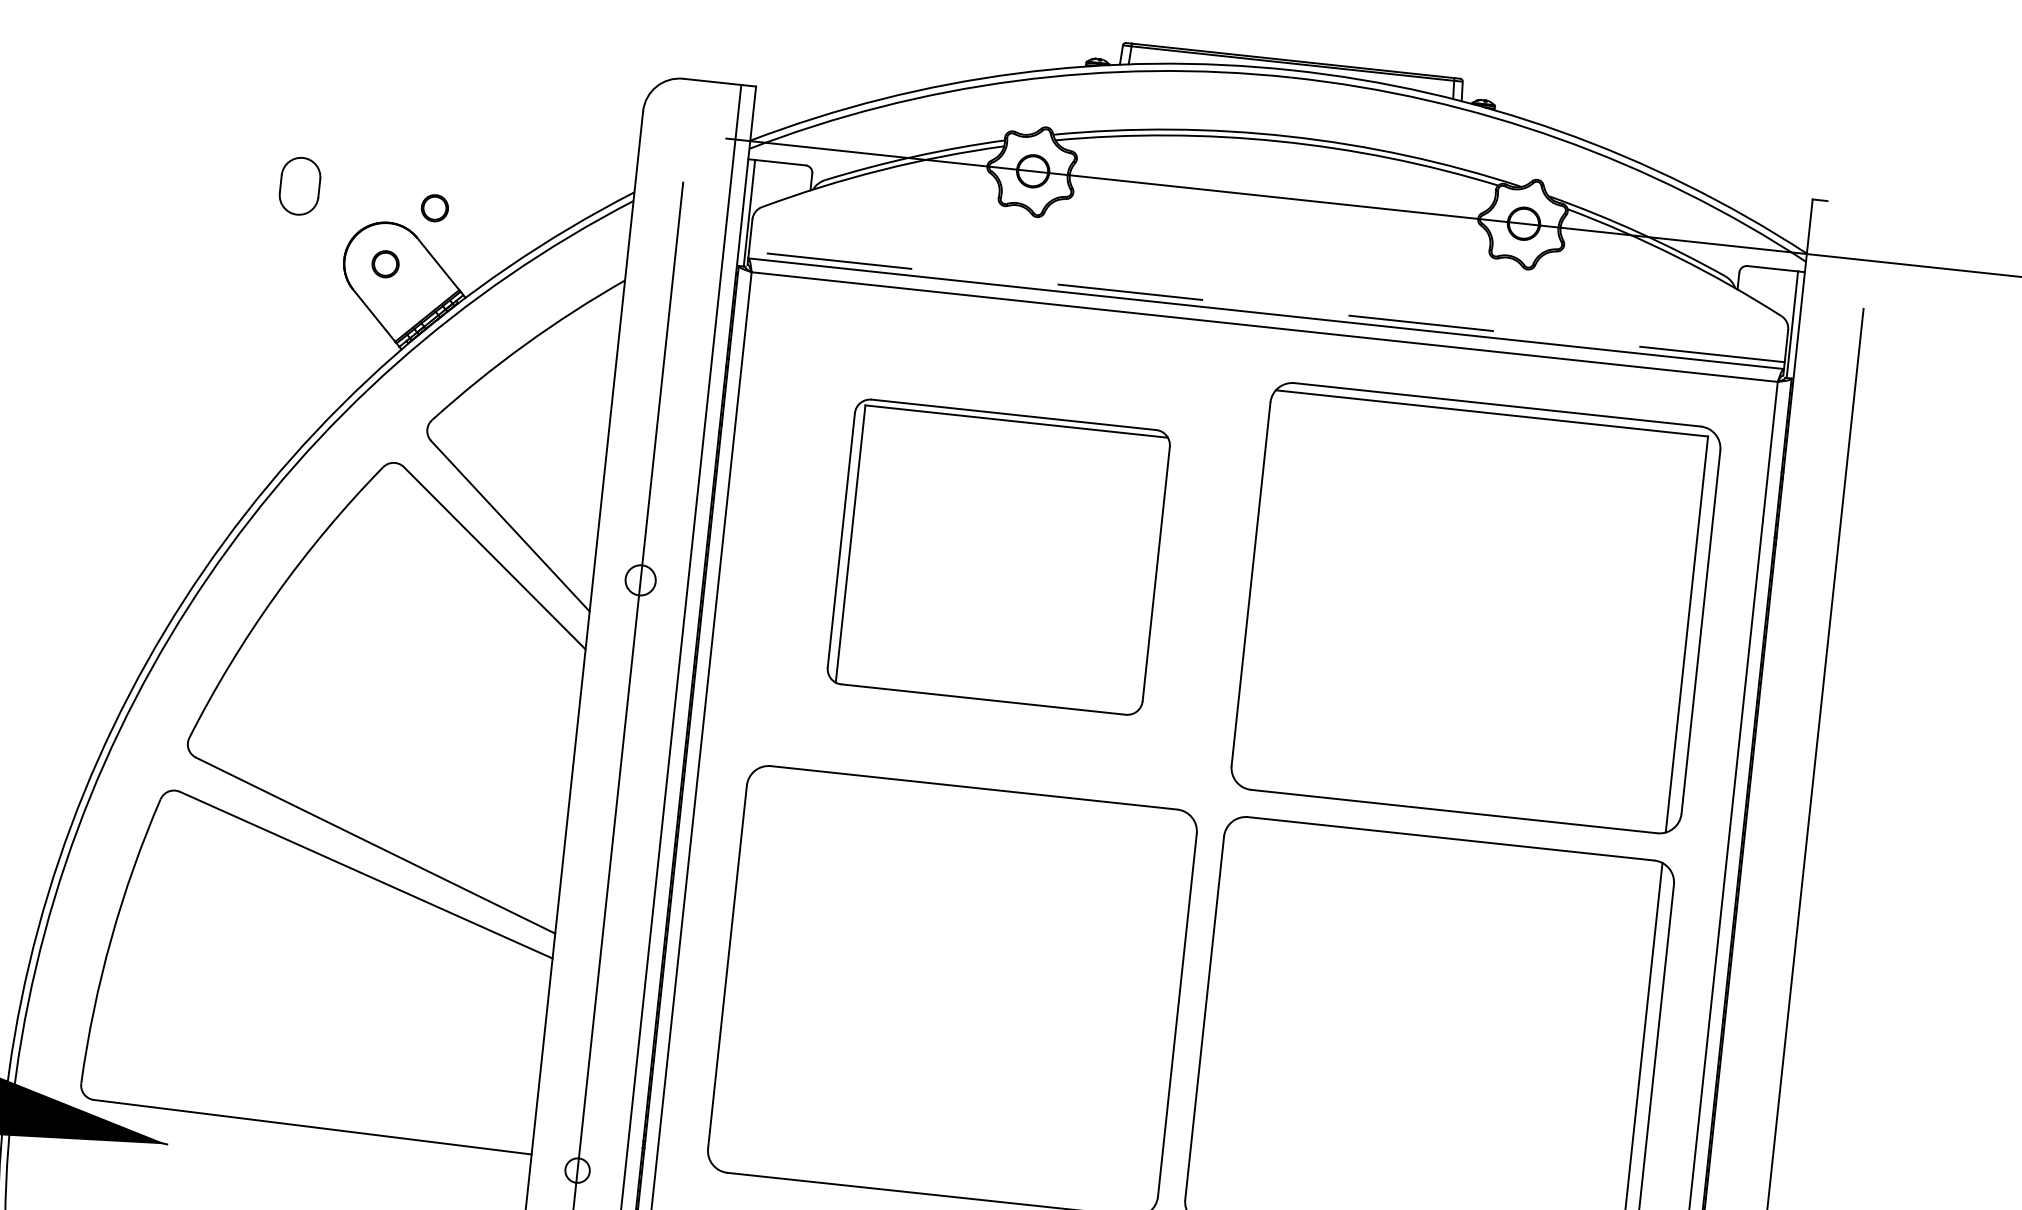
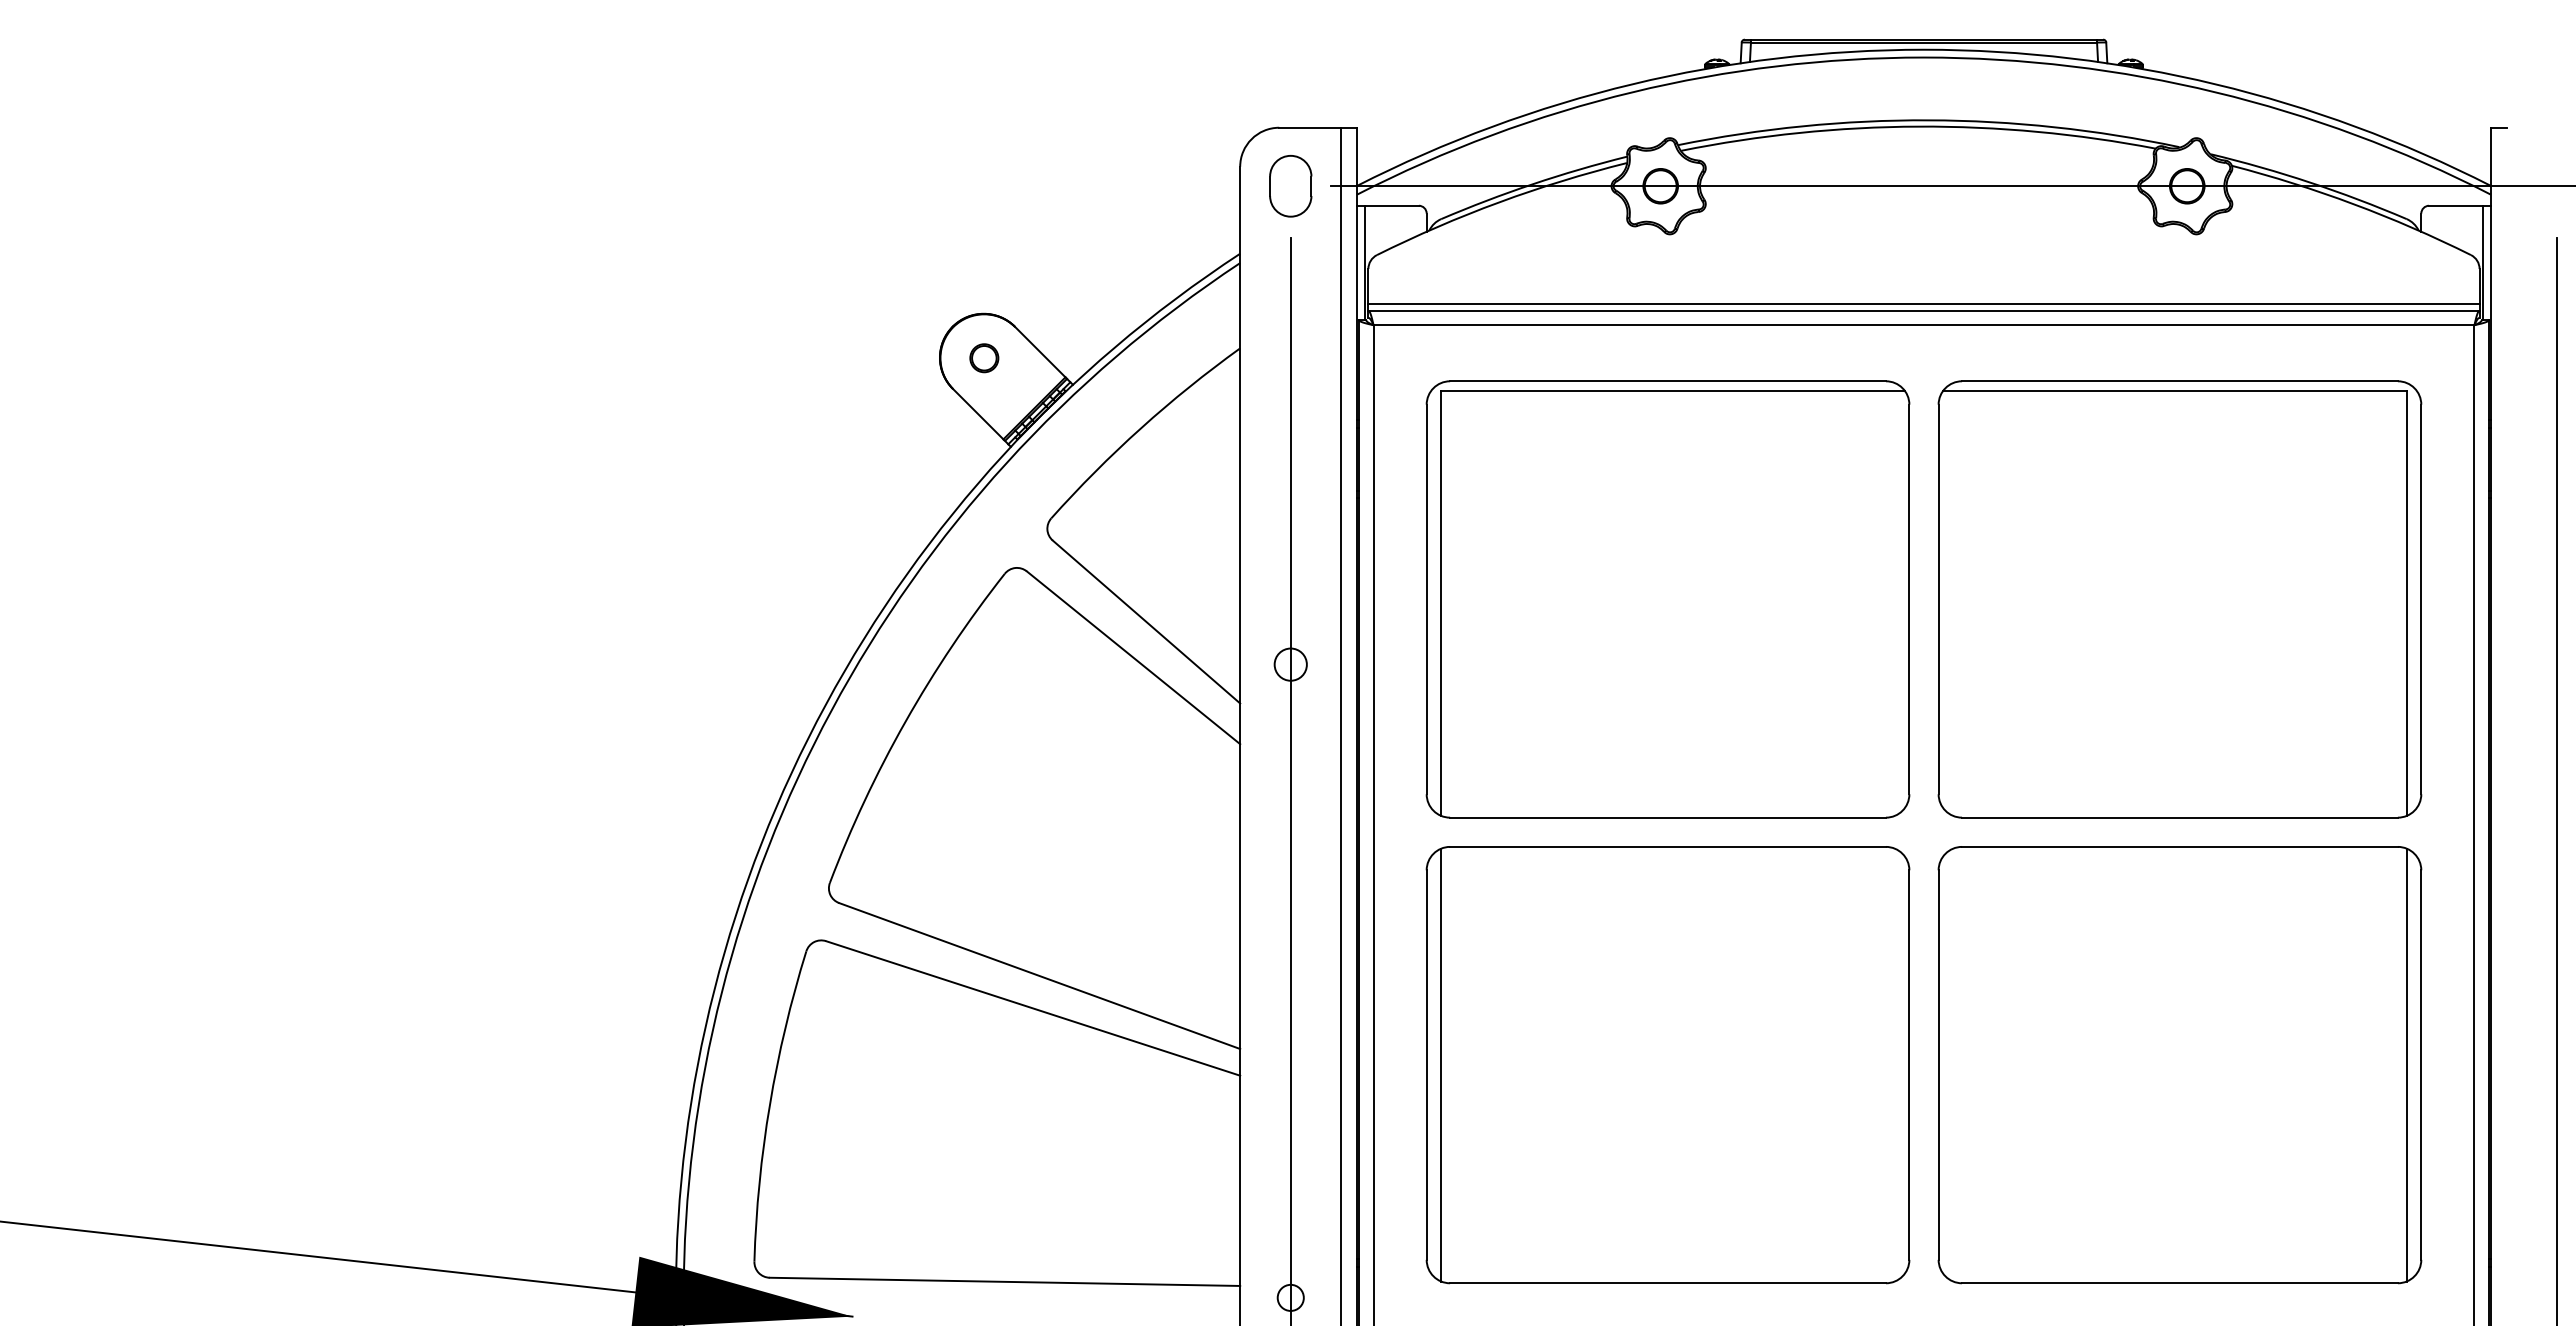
part: (299, 186) -> (1290, 186), moved
part: (435, 208) -> (1030, 293), removed
line: (1267, 306) -> (1924, 303), dashed -> solid
part: (998, 557) -> (1667, 599), size x1.43
line: (741, 968) -> (1441, 1064), added

